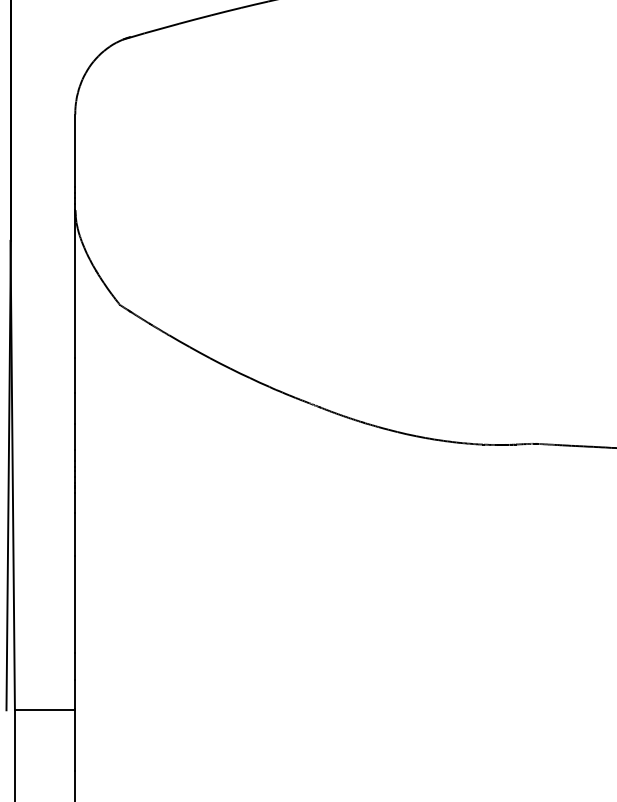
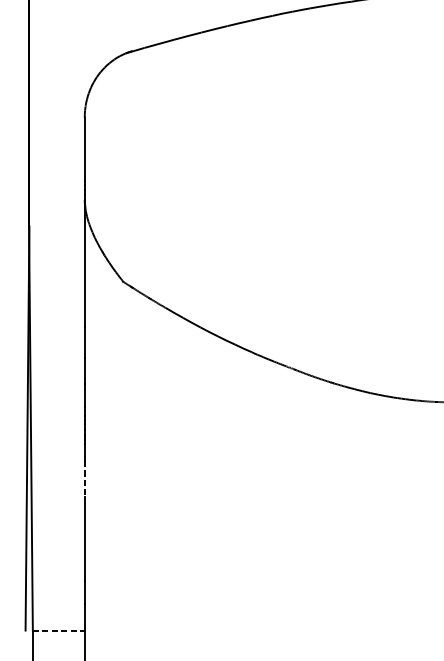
line: (75, 534) -> (84, 479), solid -> dashed
line: (45, 710) -> (59, 630), solid -> dashed

